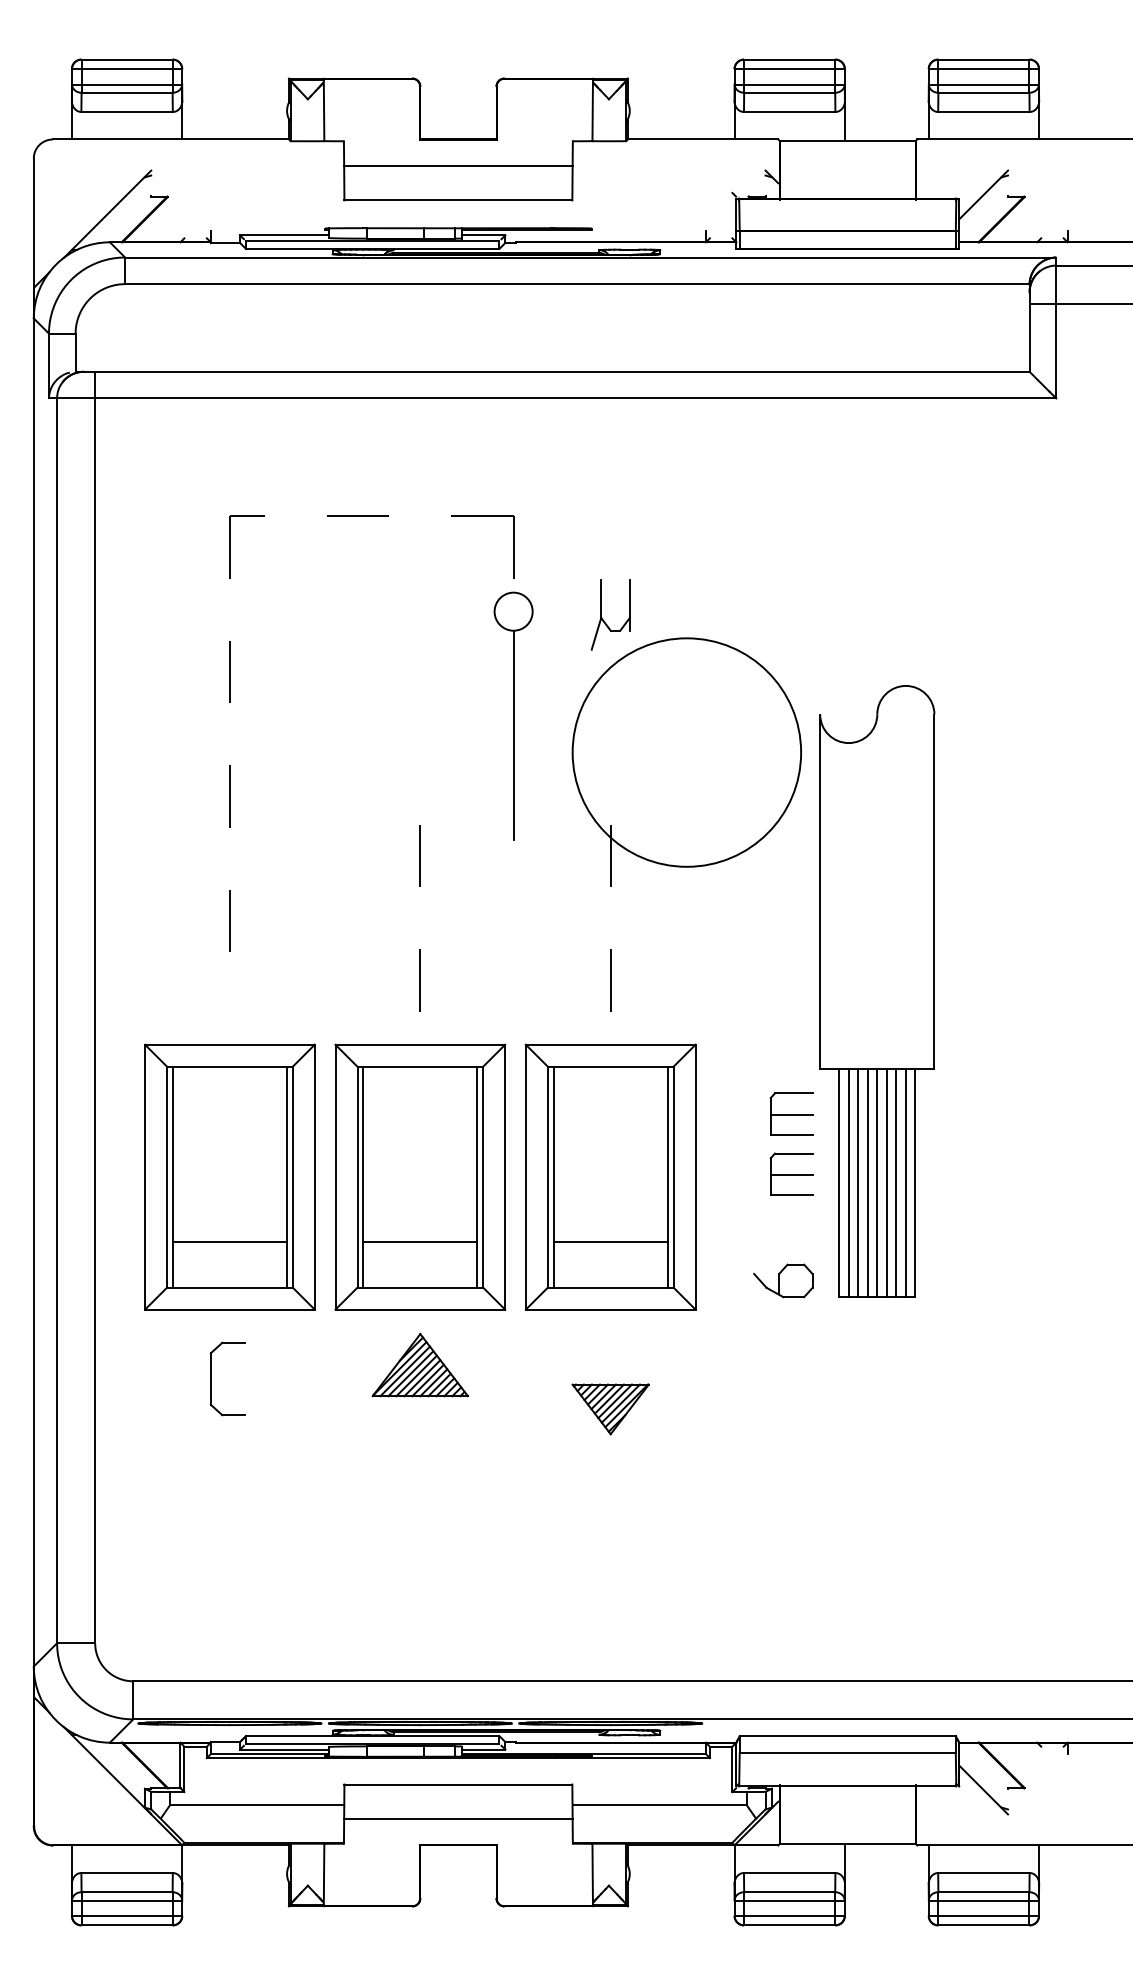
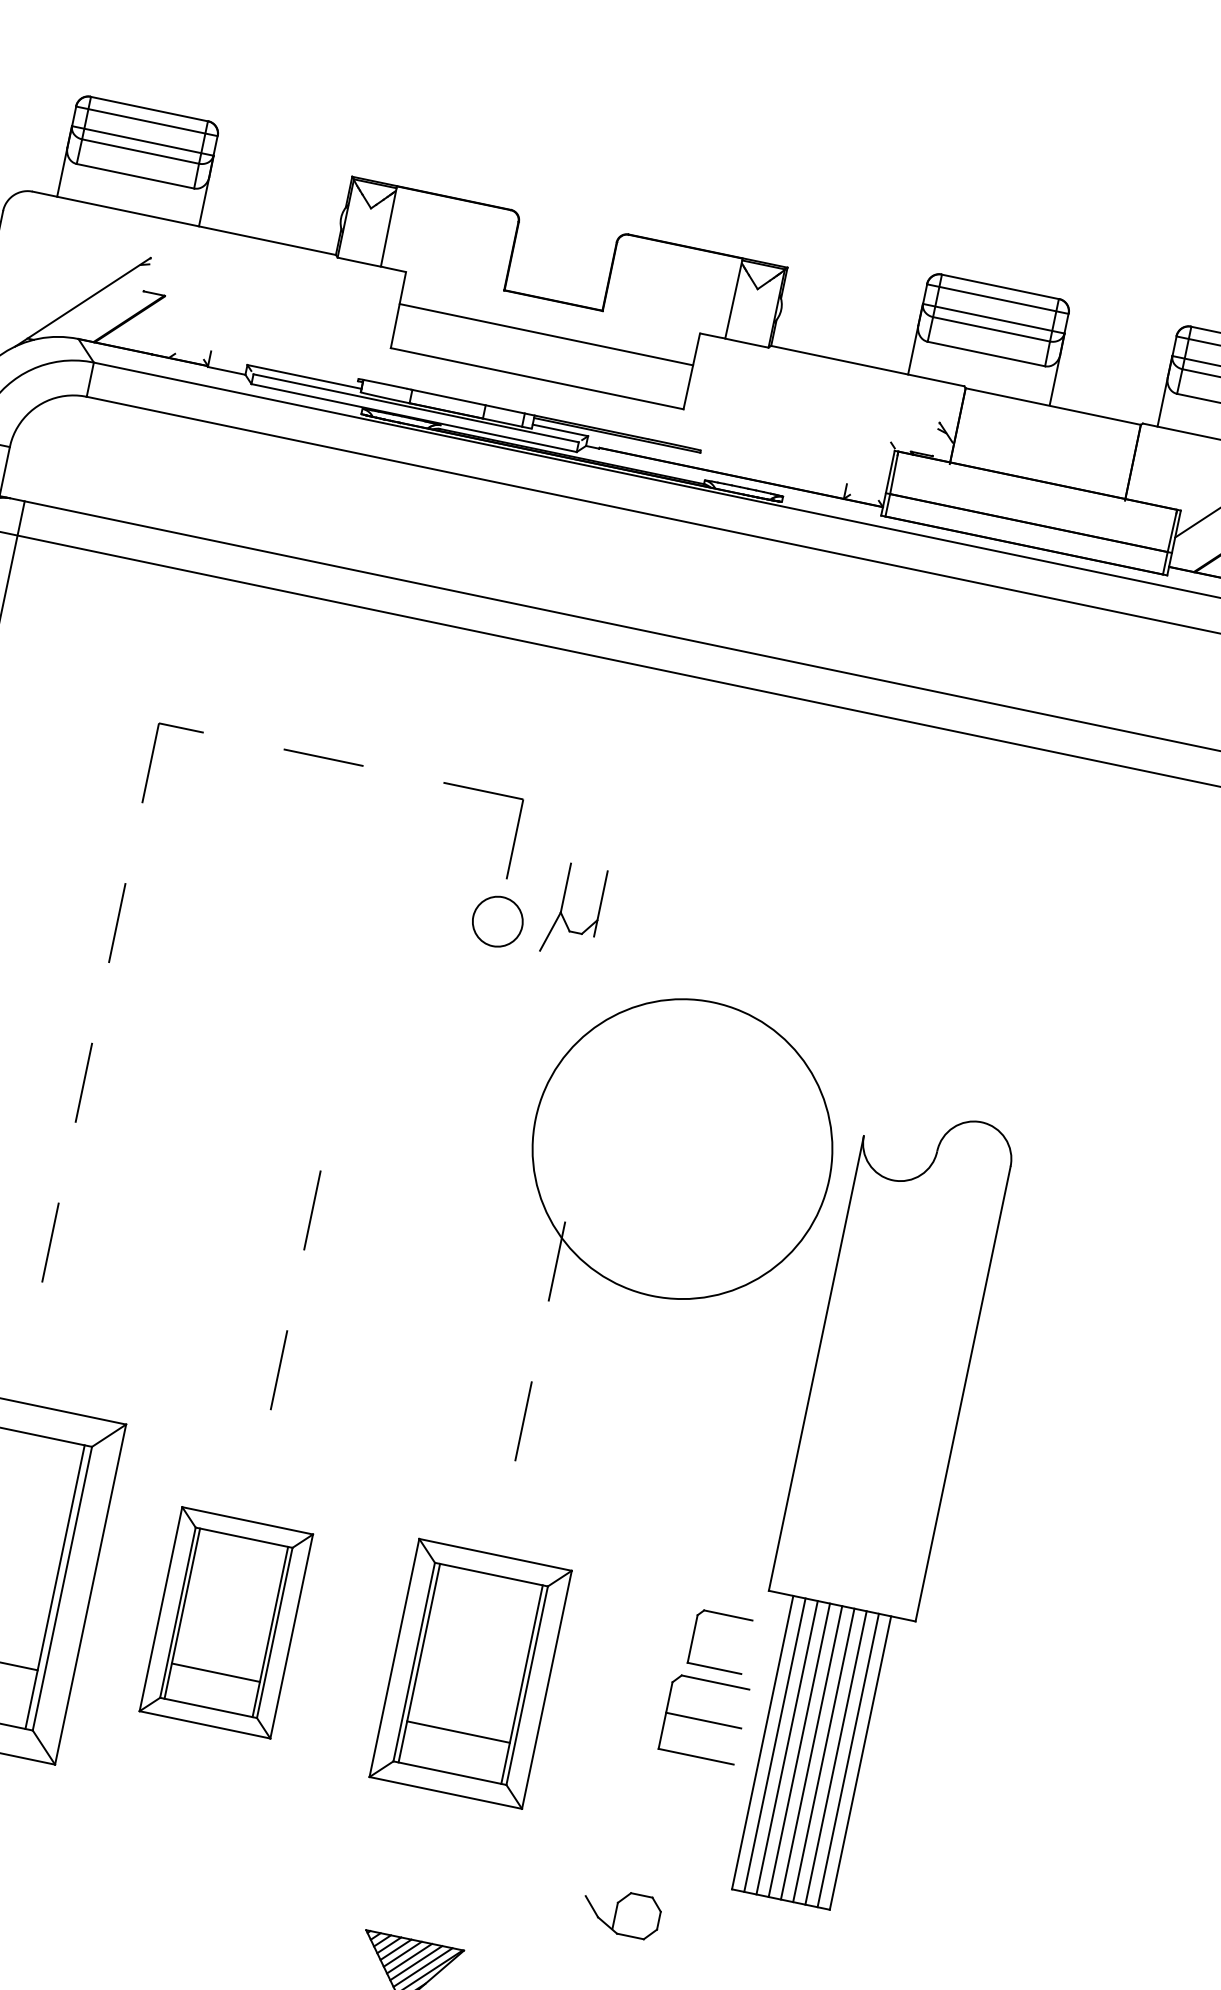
part: (604, 620) -> (564, 916), moved
line: (513, 735) -> (464, 1080), removed
line: (791, 1114) -> (719, 1641), removed
part: (791, 1173) -> (703, 1717), size x1.4
part: (420, 1176) -> (226, 1622), size x0.6
part: (610, 1176) -> (470, 1673), size x0.7
part: (783, 1280) -> (621, 1912), moved
part: (419, 1364) -> (174, 1863), removed

